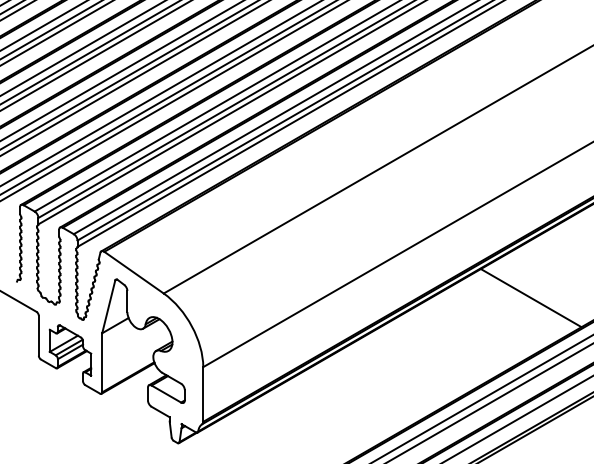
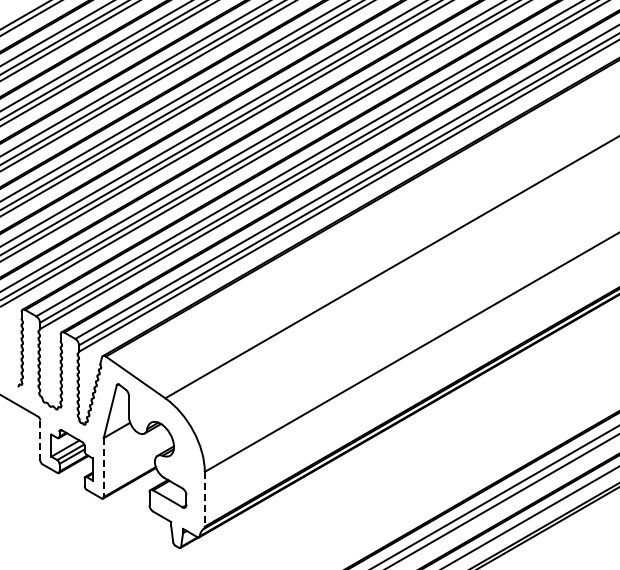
line: (530, 297) -> (532, 402), removed
line: (38, 335) -> (40, 440), solid -> dashed
line: (101, 362) -> (103, 467), solid -> dashed
line: (202, 394) -> (204, 499), solid -> dashed

